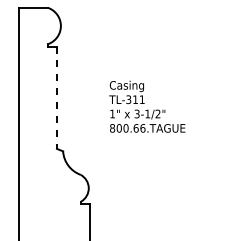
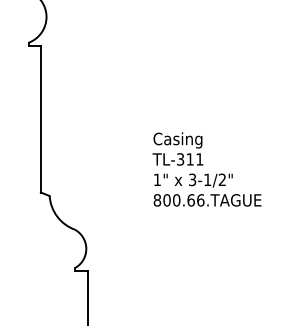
line: (56, 98) -> (40, 120), dashed -> solid
text: (147, 106) -> (207, 169), moved

